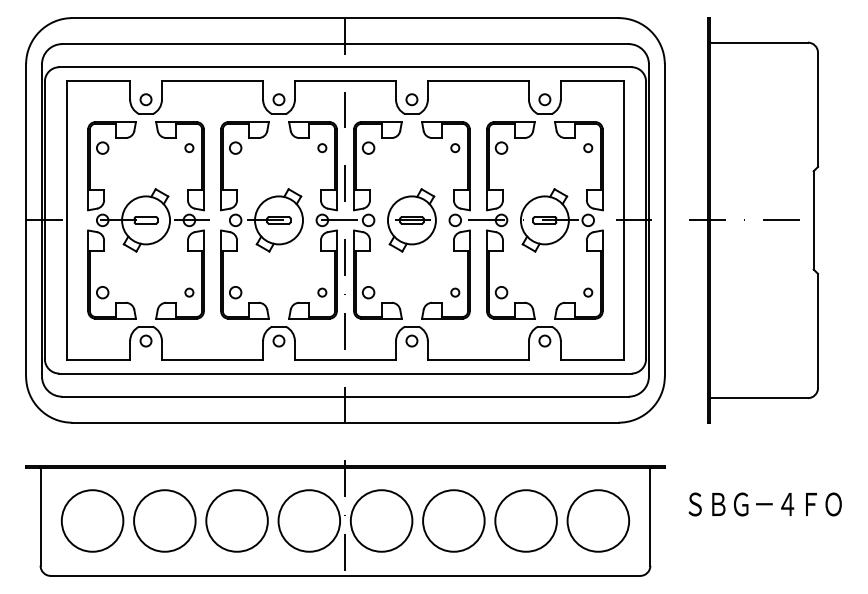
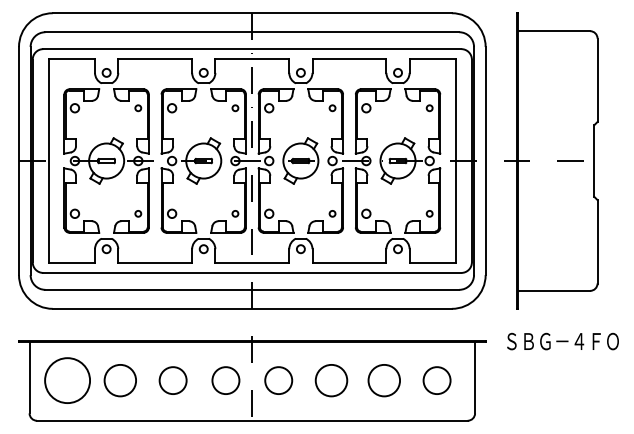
text: (764, 504) -> (562, 341), moved
circle: (163, 520) -> (119, 380), size x0.7
circle: (236, 520) -> (172, 380), size x0.6
circle: (308, 520) -> (225, 380), size x0.6
circle: (381, 520) -> (278, 380), size x0.6
circle: (453, 520) -> (331, 380), size x0.7
circle: (525, 520) -> (383, 380), size x0.7
circle: (597, 520) -> (436, 380), size x0.6

